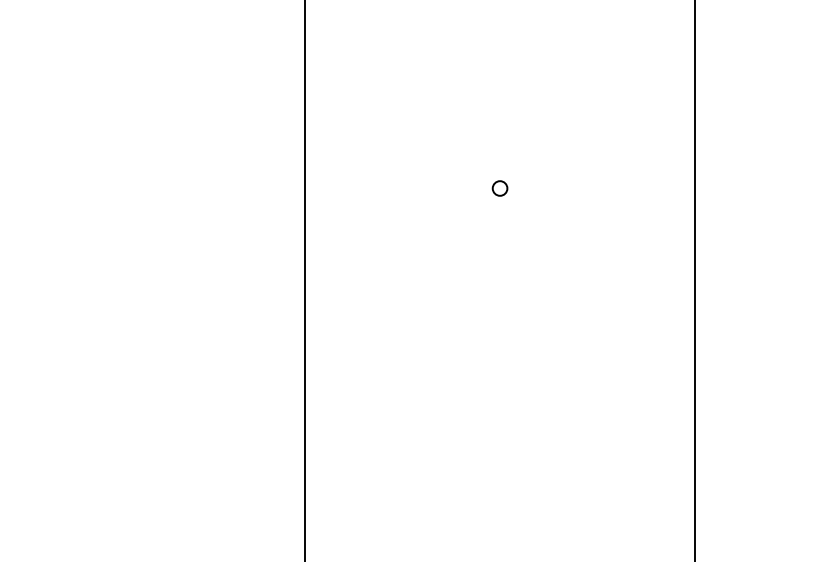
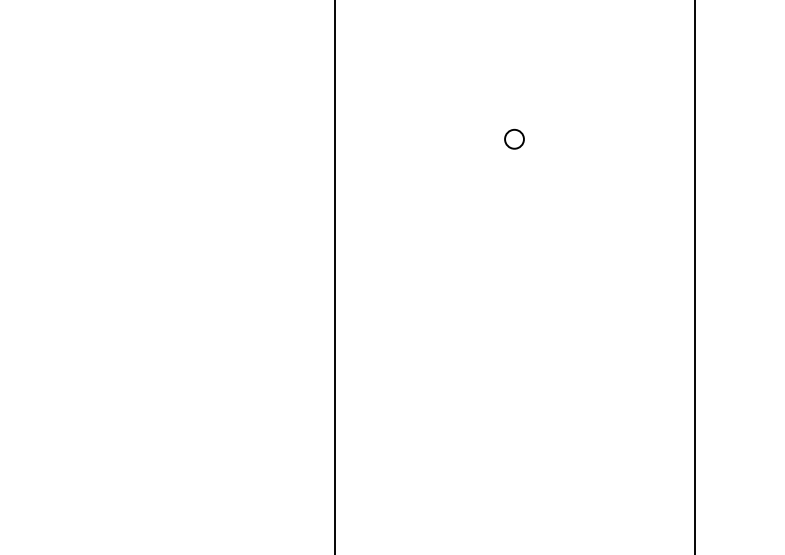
circle: (499, 187) -> (514, 138), size x1.4

